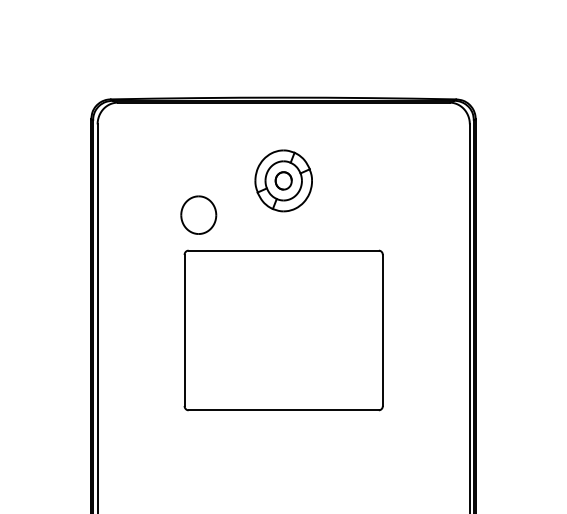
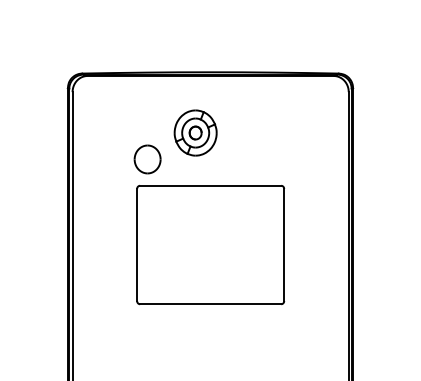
part: (283, 180) -> (195, 132), moved

